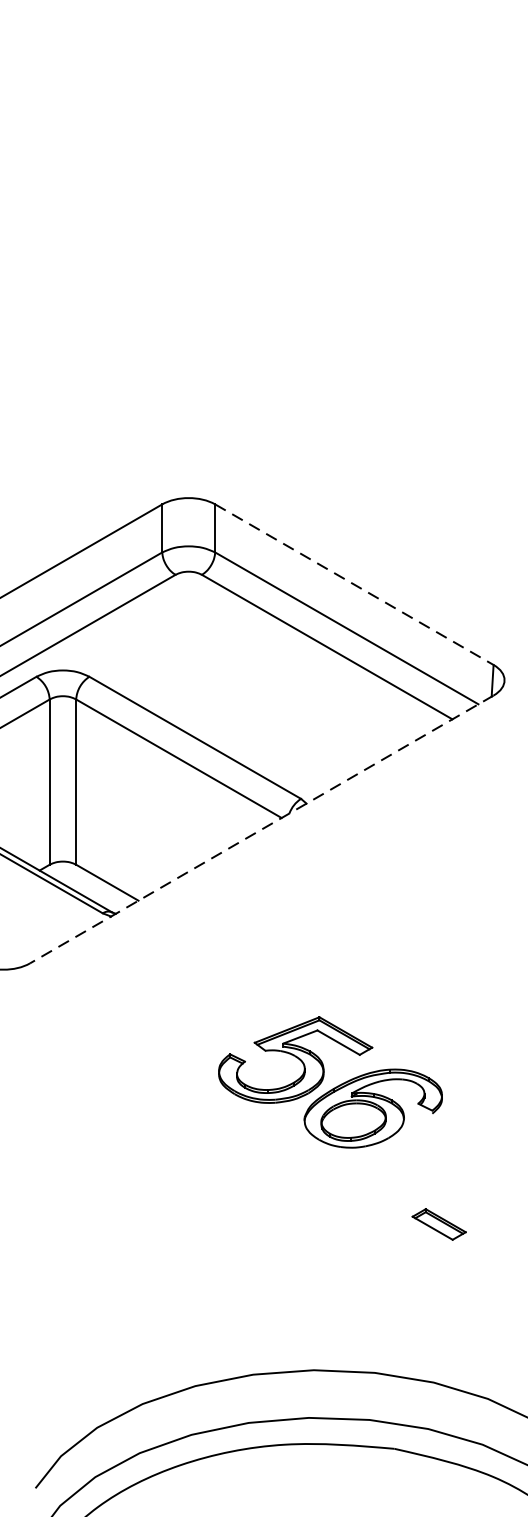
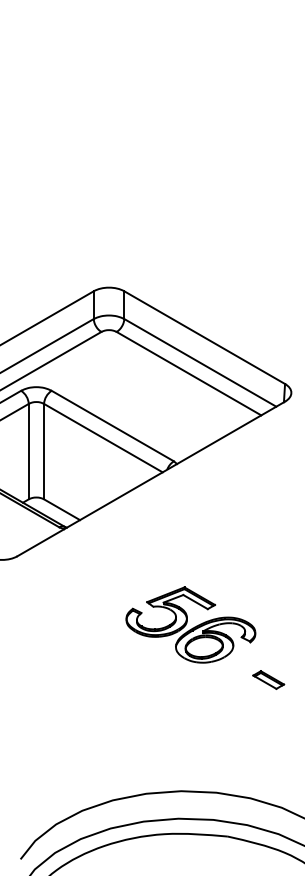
line: (354, 584) -> (204, 337), dashed -> solid
line: (262, 828) -> (151, 478), dashed -> solid
part: (438, 1223) -> (268, 679), moved

